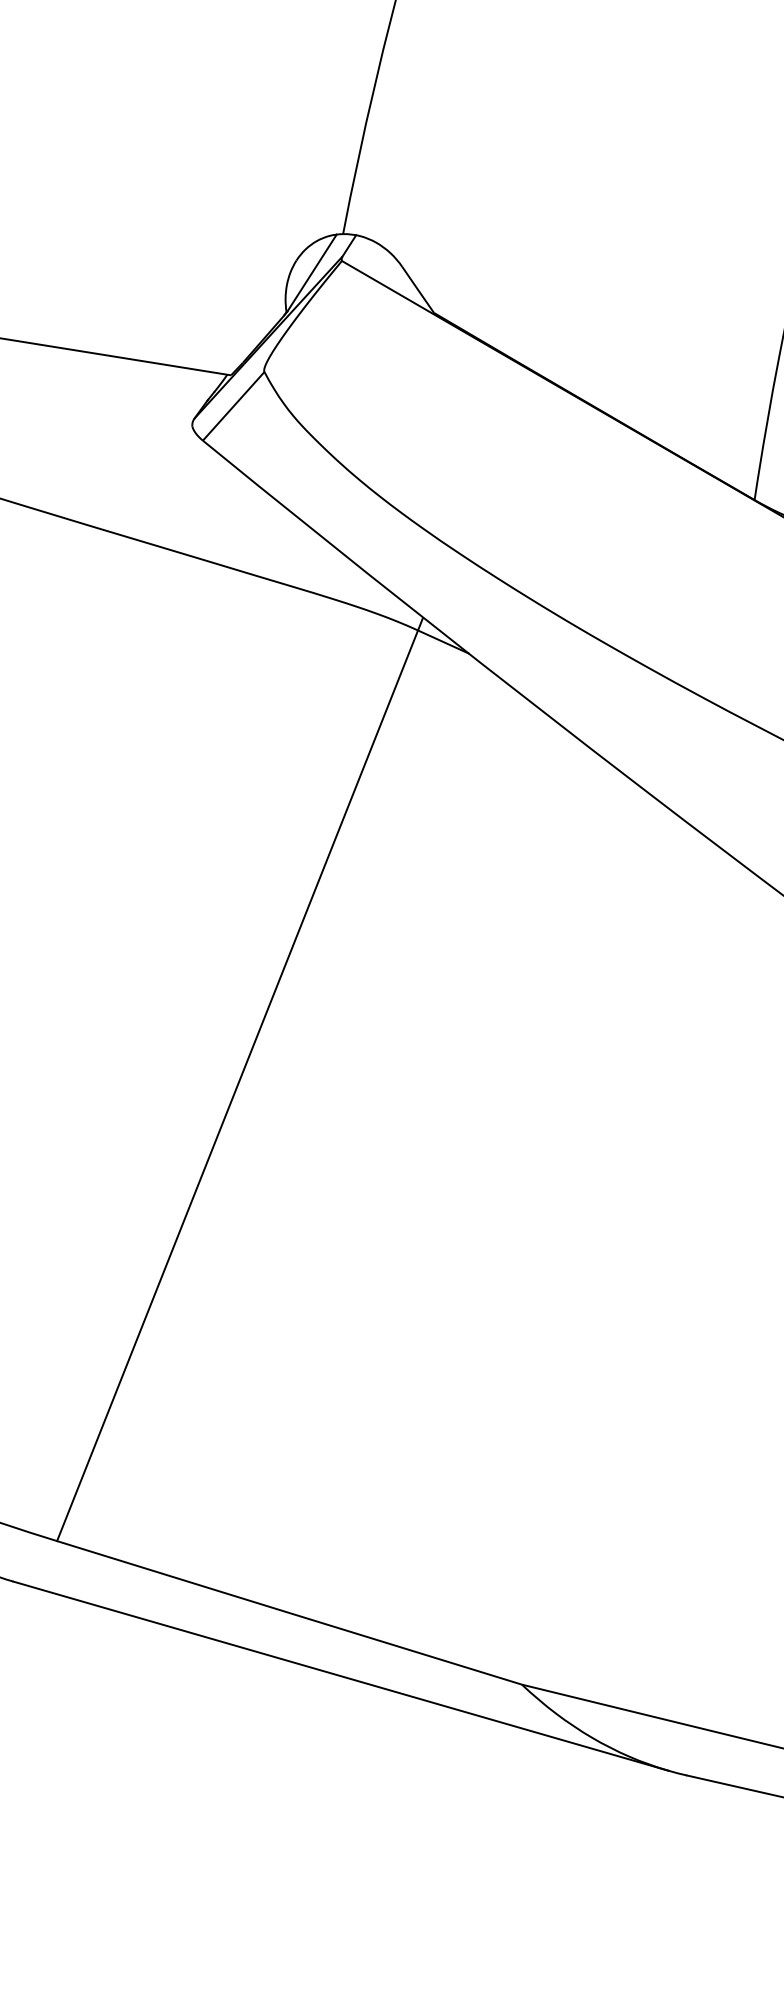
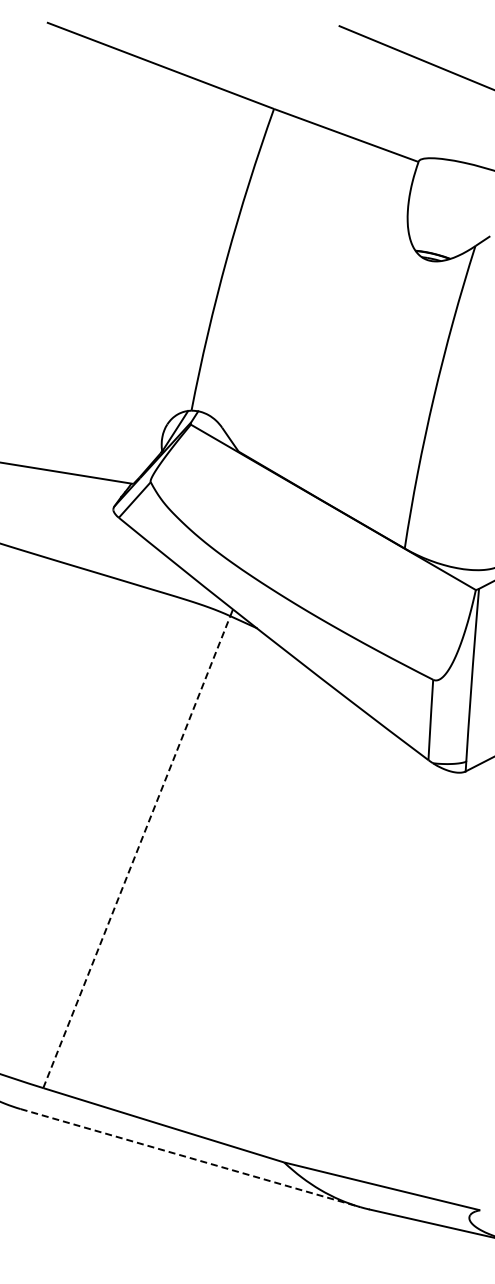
line: (236, 1086) -> (136, 852), solid -> dashed
line: (341, 1676) -> (190, 1158), solid -> dashed

